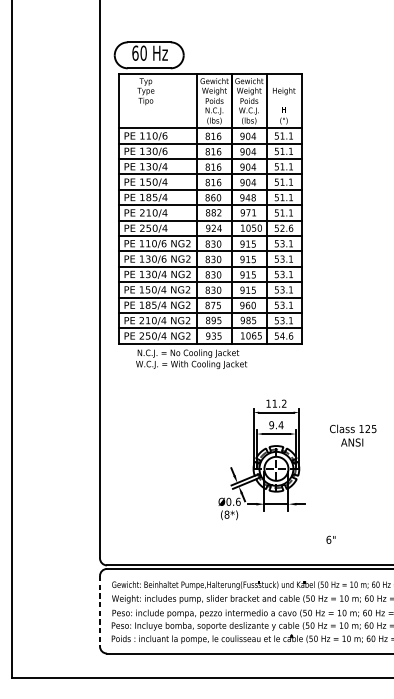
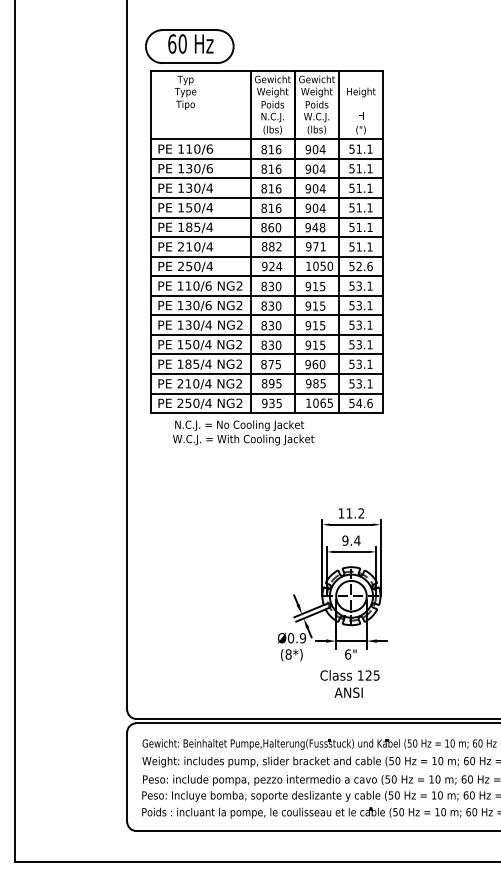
part: (208, 205) -> (264, 237), moved
text: (352, 435) -> (349, 683), moved
text: (237, 502) -> (302, 638), Ø0.6 -> Ø0.9
text: (330, 539) -> (350, 654), moved
line: (100, 611) -> (127, 777), dashed -> solid

